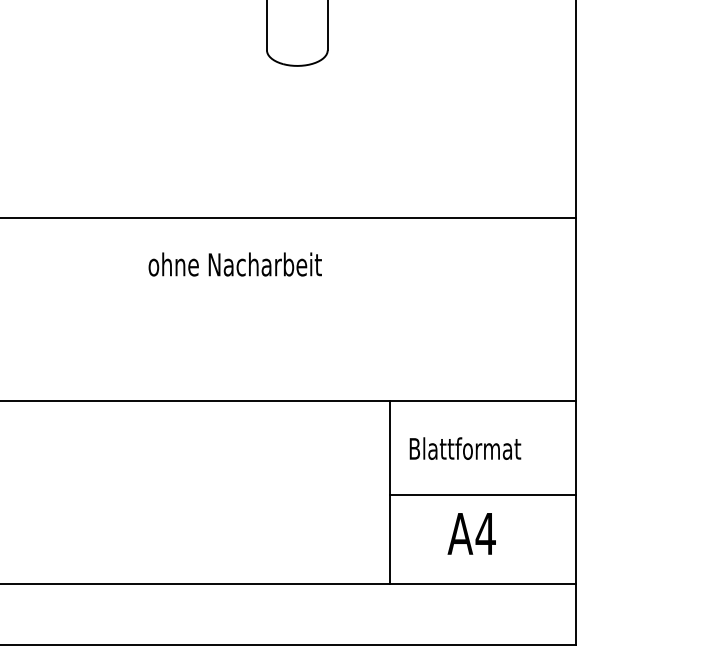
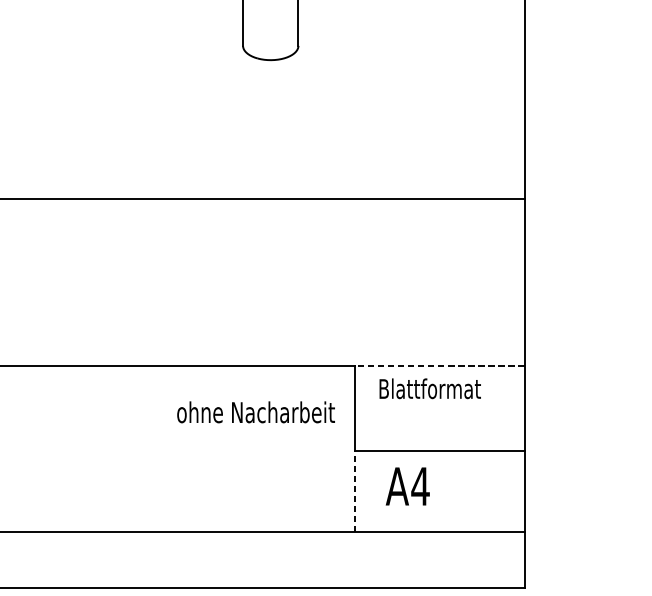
text: (234, 264) -> (255, 412), moved
line: (482, 401) -> (439, 365), solid -> dashed
text: (465, 448) -> (430, 388), moved
text: (471, 533) -> (407, 486), moved
line: (389, 539) -> (354, 491), solid -> dashed

